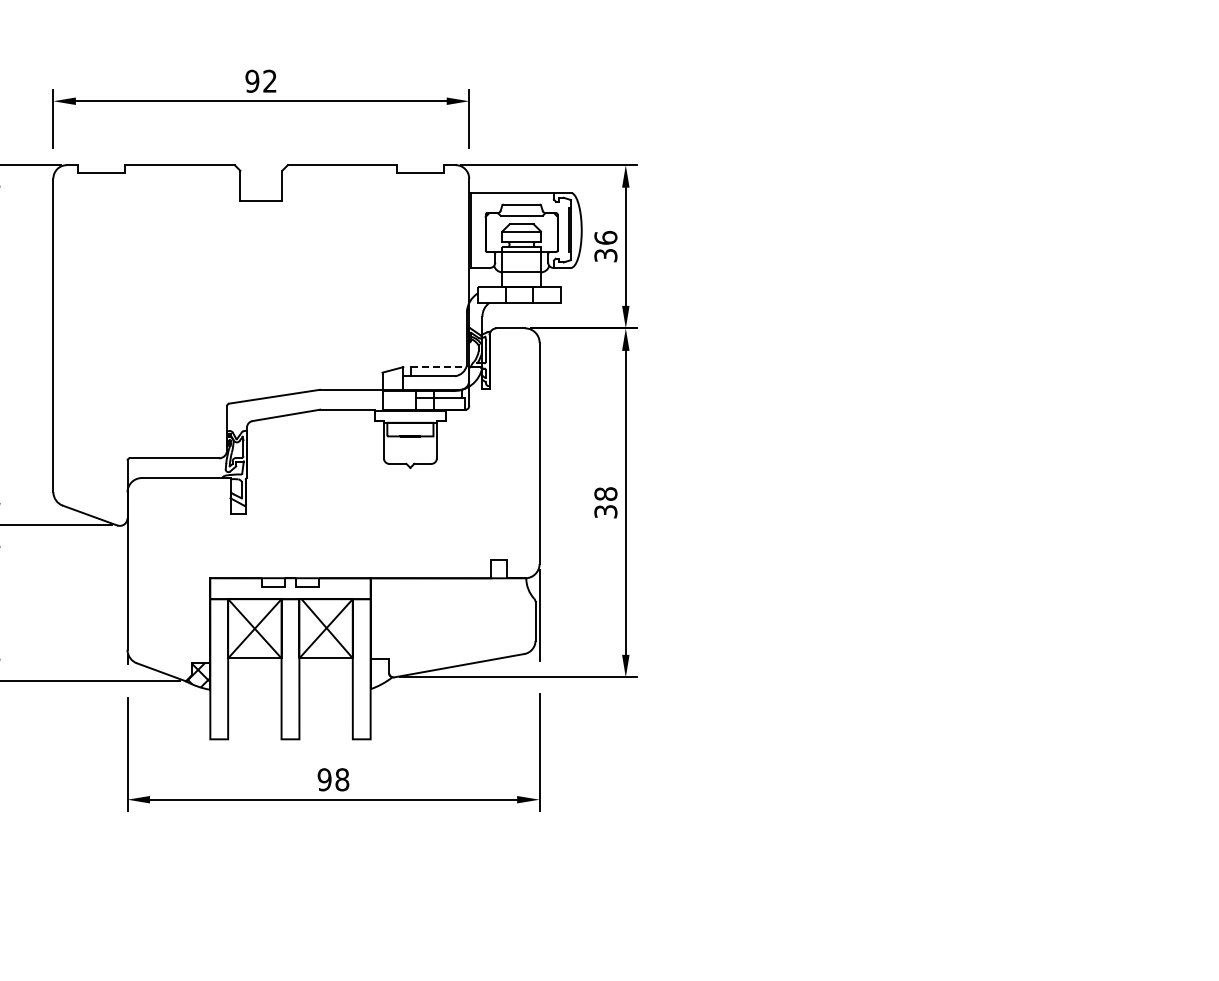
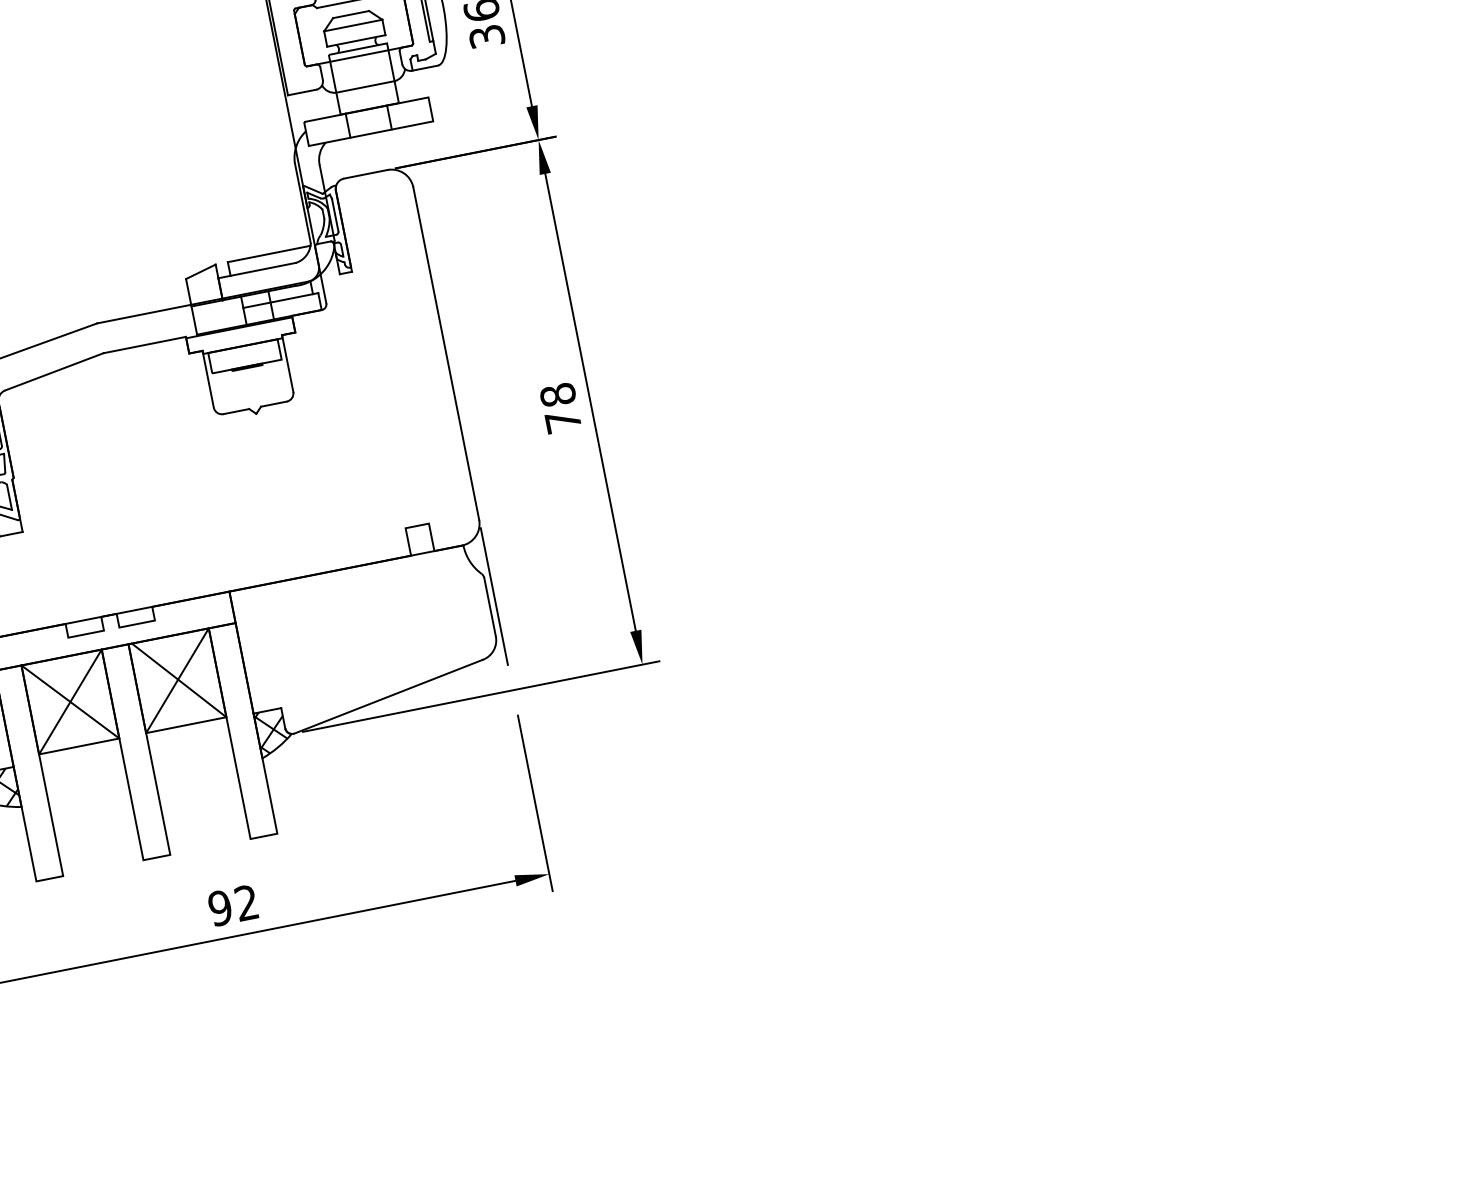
line: (438, 367) -> (268, 254), dashed -> solid
text: (605, 511) -> (562, 421), 38 -> 78
hatch: (379, 673) -> (271, 732), added
text: (342, 779) -> (247, 902), 98 -> 92

